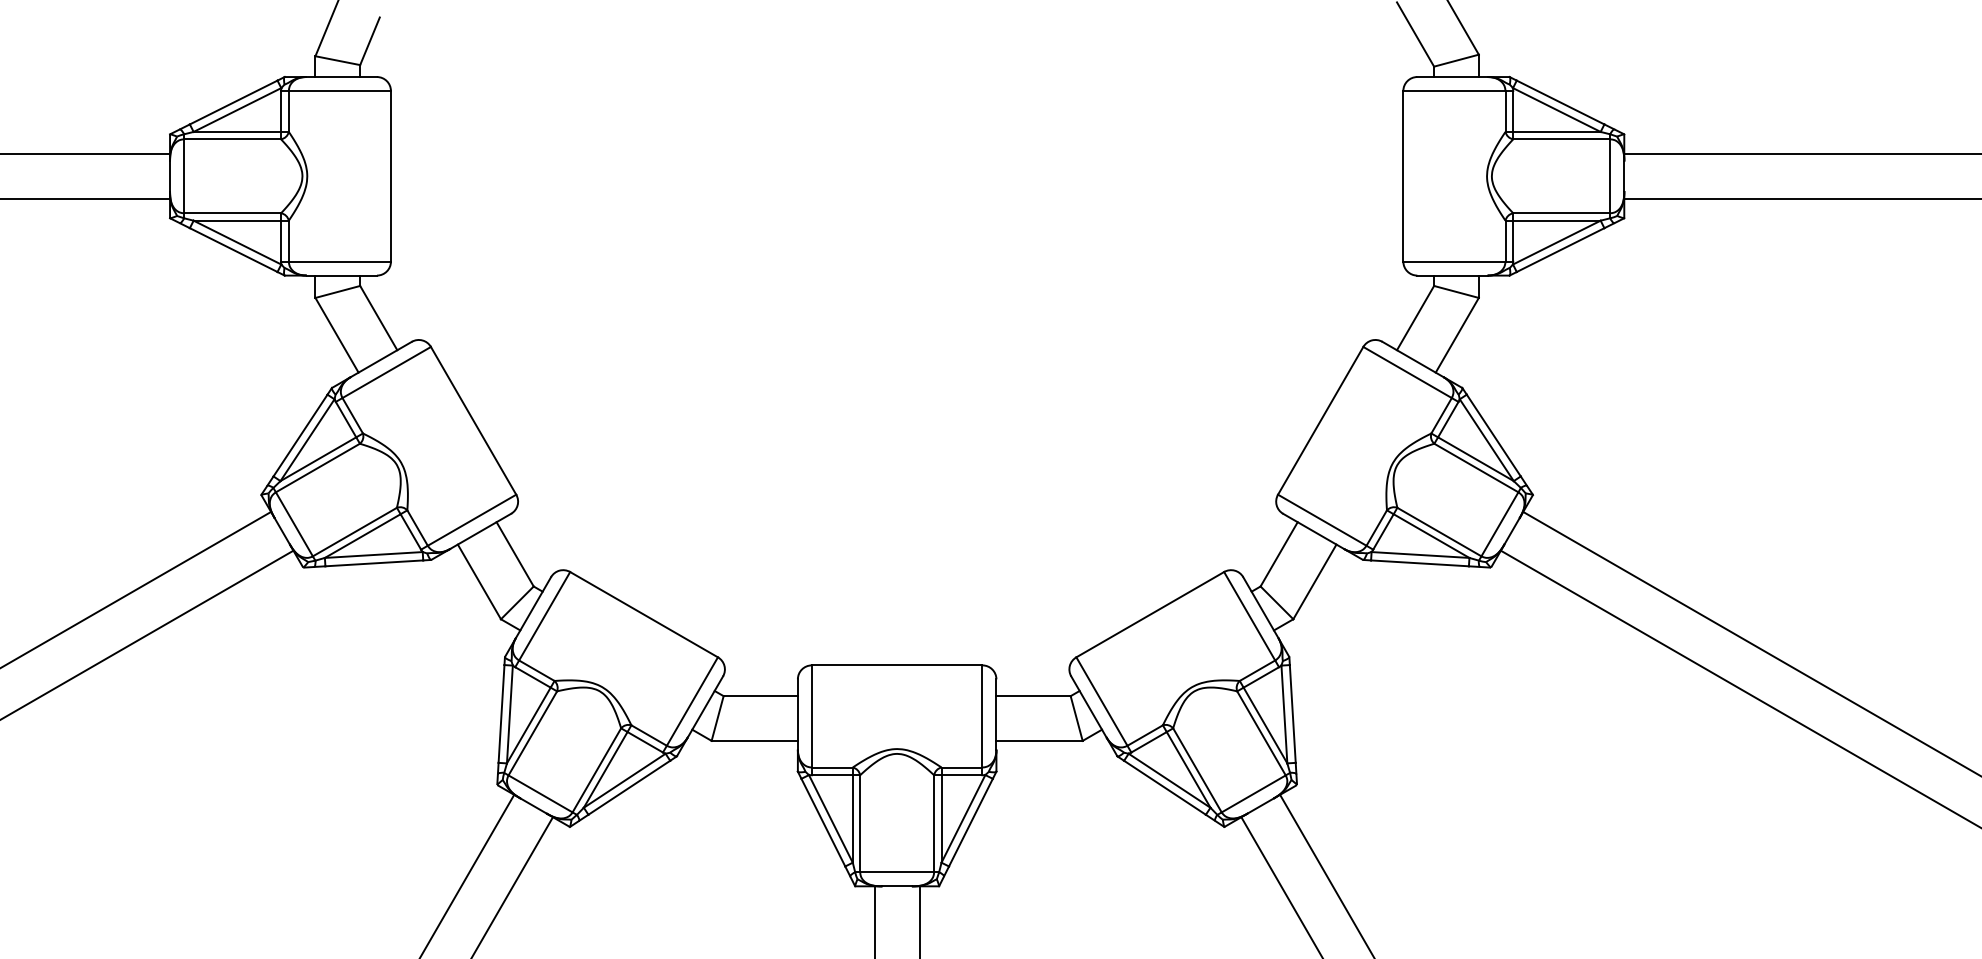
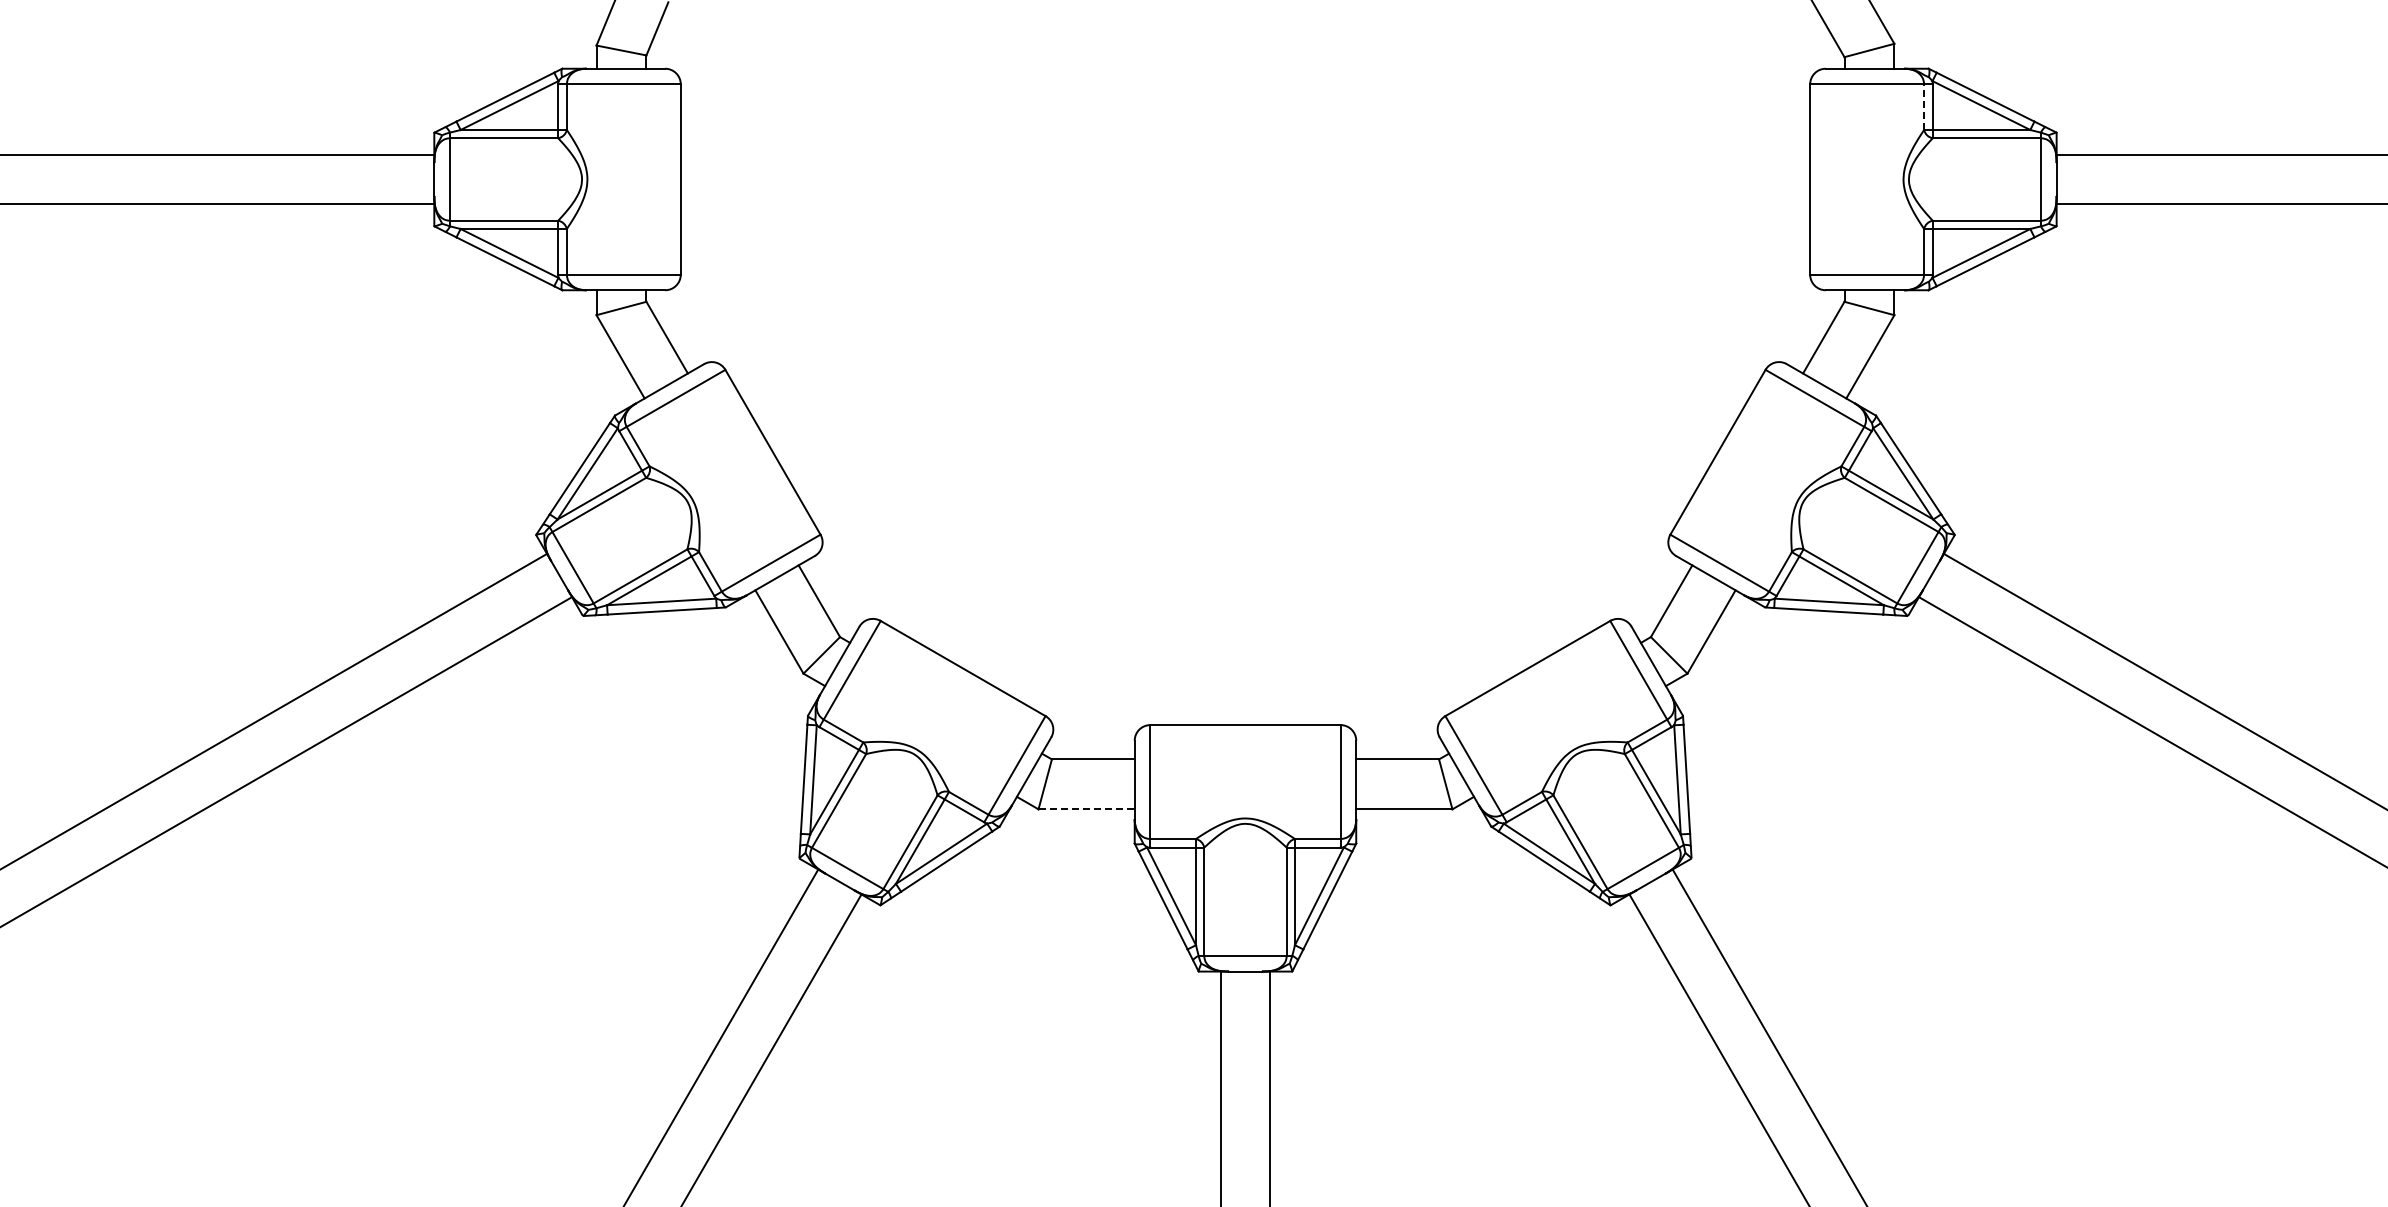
line: (1505, 111) -> (1924, 107), solid -> dashed
line: (755, 741) -> (1087, 809), solid -> dashed

